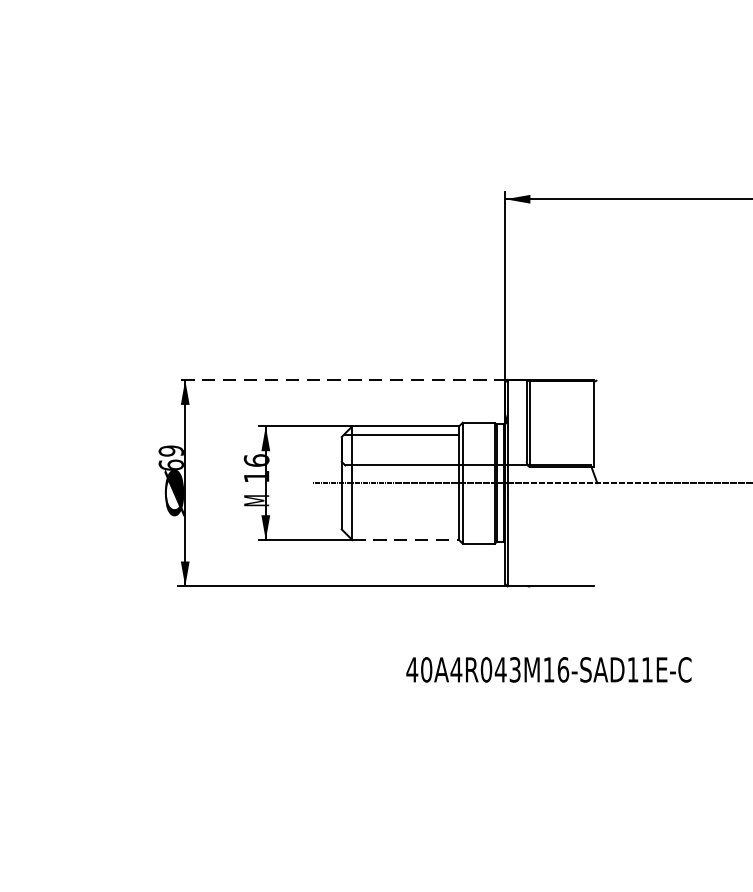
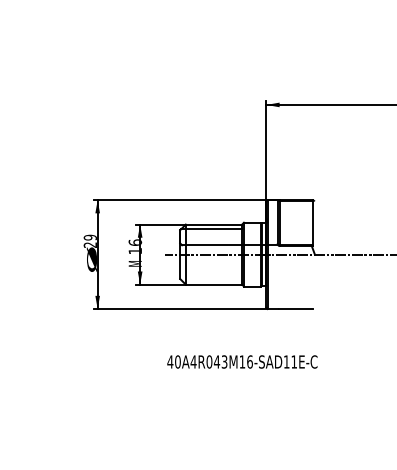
line: (342, 380) -> (180, 200), dashed -> solid
text: (169, 464) -> (89, 244), 69 -> 29
line: (406, 539) -> (214, 284), dashed -> solid
text: (549, 668) -> (242, 361), moved

